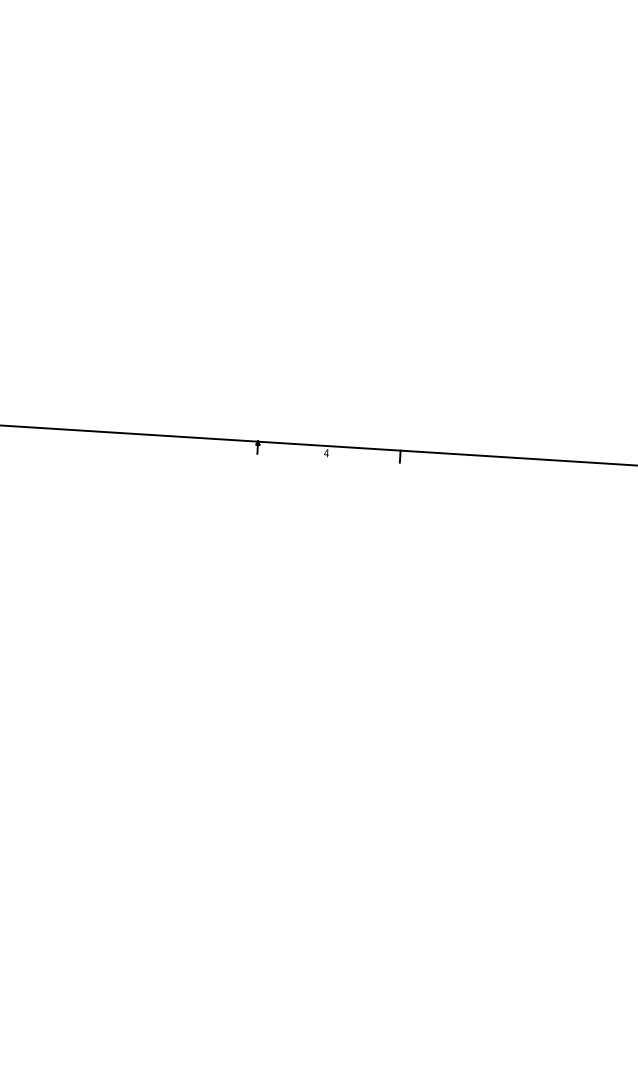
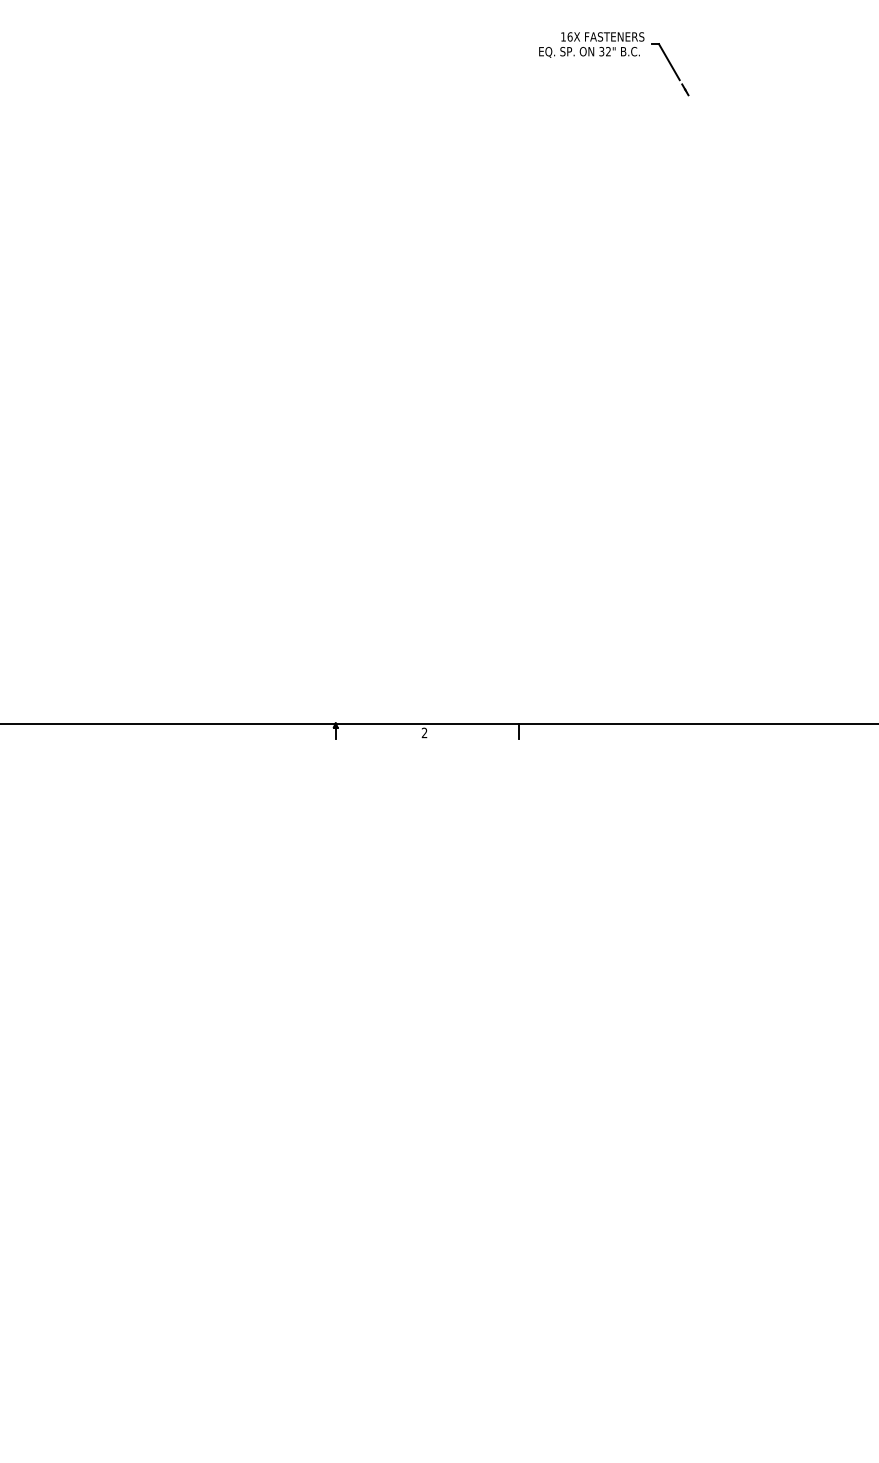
text: (326, 452) -> (424, 732), 4 -> 2

